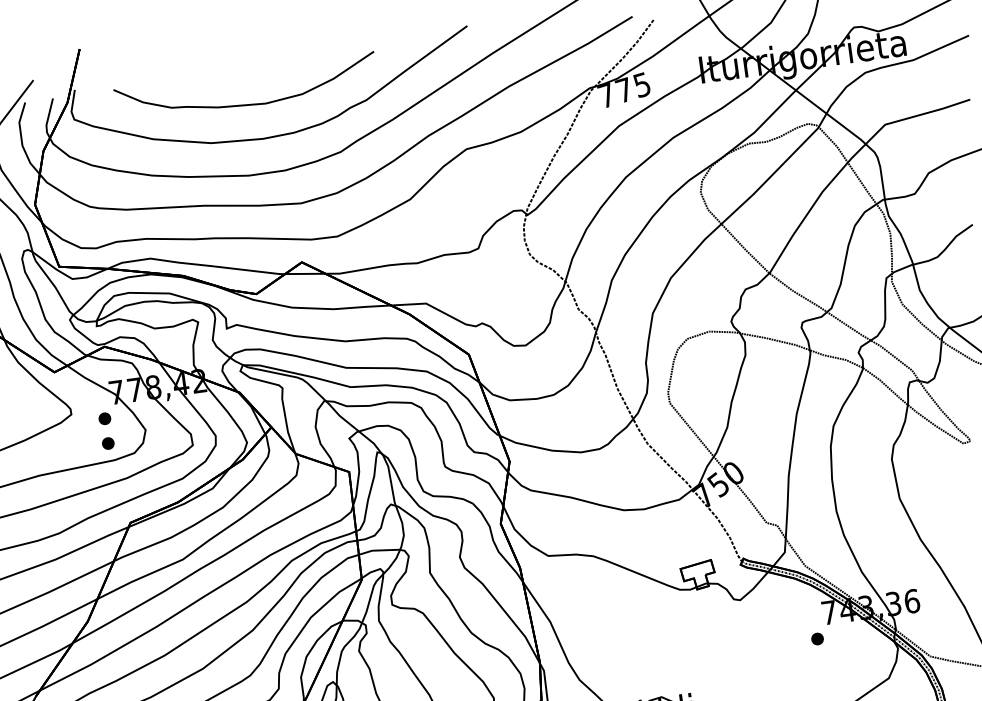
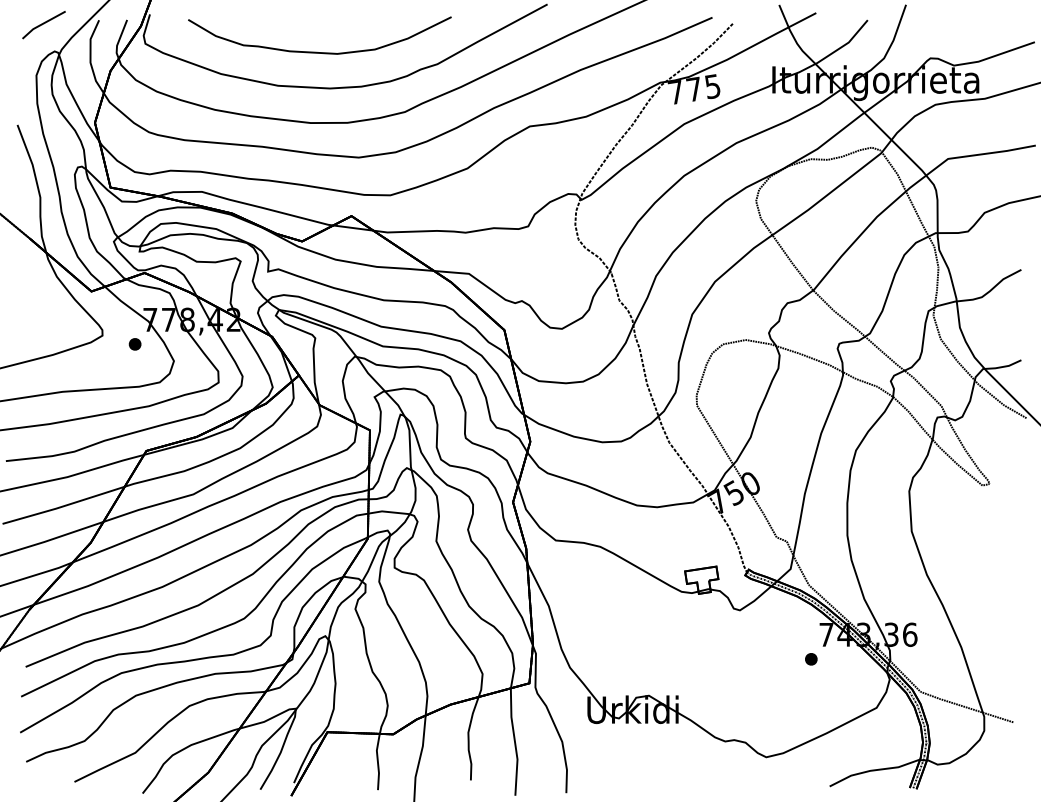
part: (107, 443) -> (134, 369), removed

